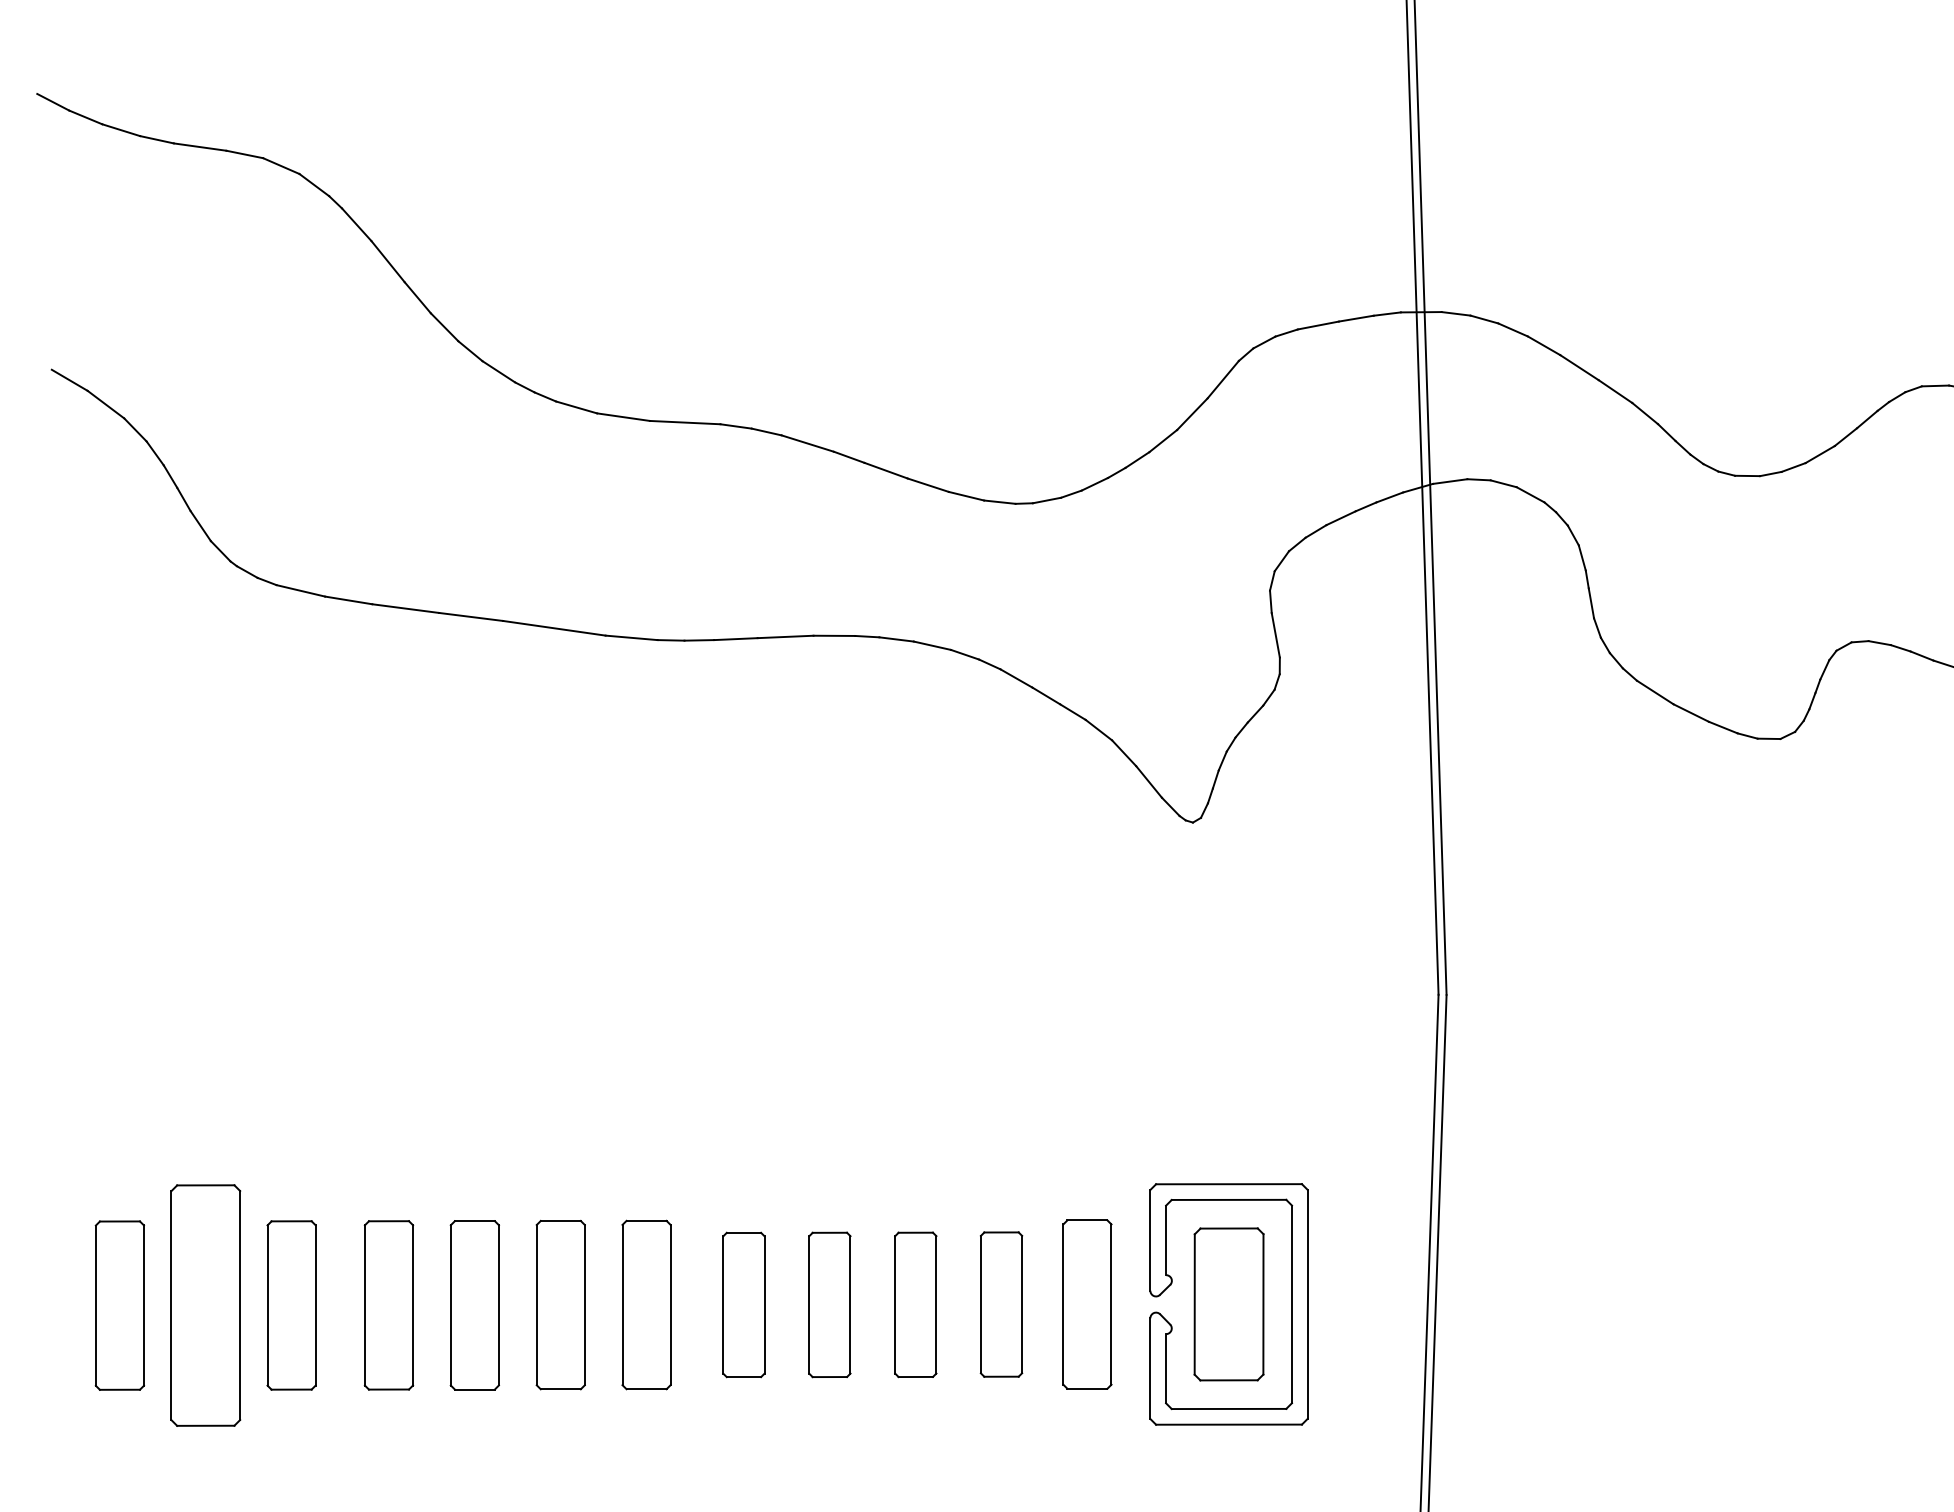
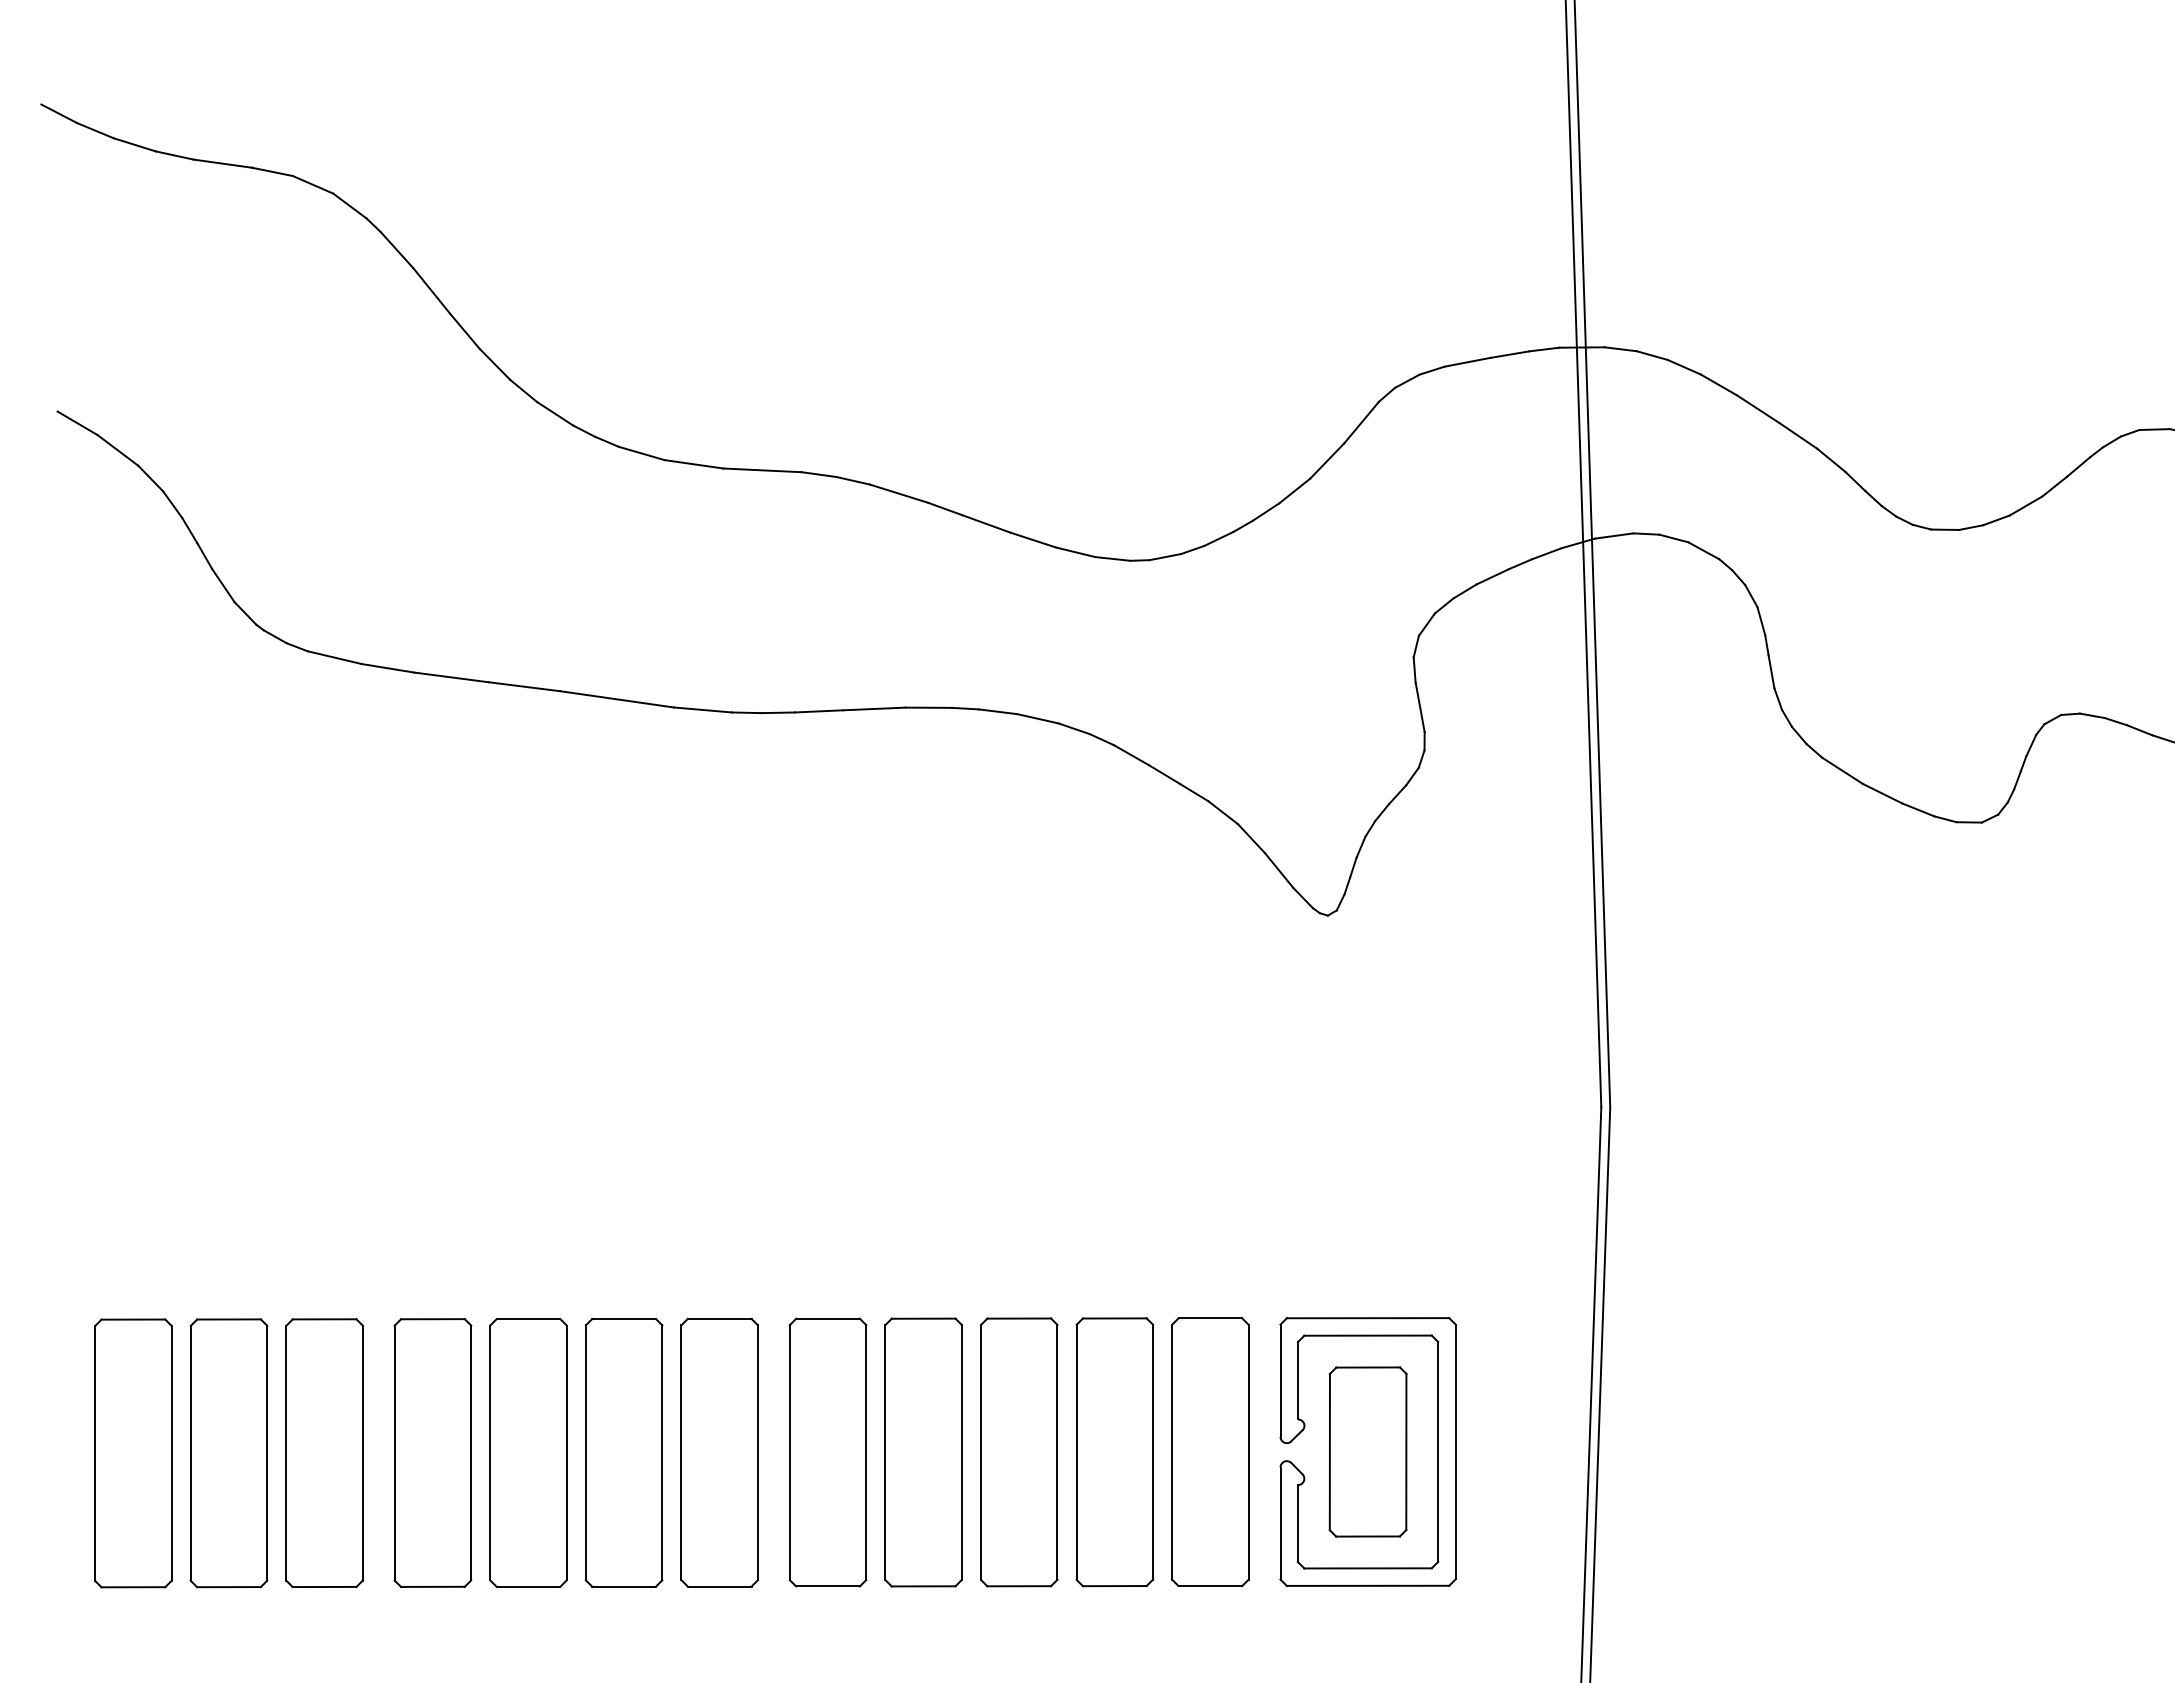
part: (560, 1304) -> (623, 1452), size x1.43
part: (646, 1304) -> (719, 1452), size x1.43
part: (743, 1304) -> (827, 1452), size x1.67
part: (829, 1304) -> (923, 1452), size x1.67
part: (915, 1304) -> (1019, 1452), size x1.67
part: (1001, 1304) -> (1114, 1452), size x1.67
part: (1087, 1304) -> (1210, 1452), size x1.43
part: (119, 1305) -> (132, 1453), size x1.43
part: (291, 1305) -> (324, 1453), size x1.43
part: (388, 1305) -> (432, 1453), size x1.43
part: (474, 1305) -> (528, 1453), size x1.43

